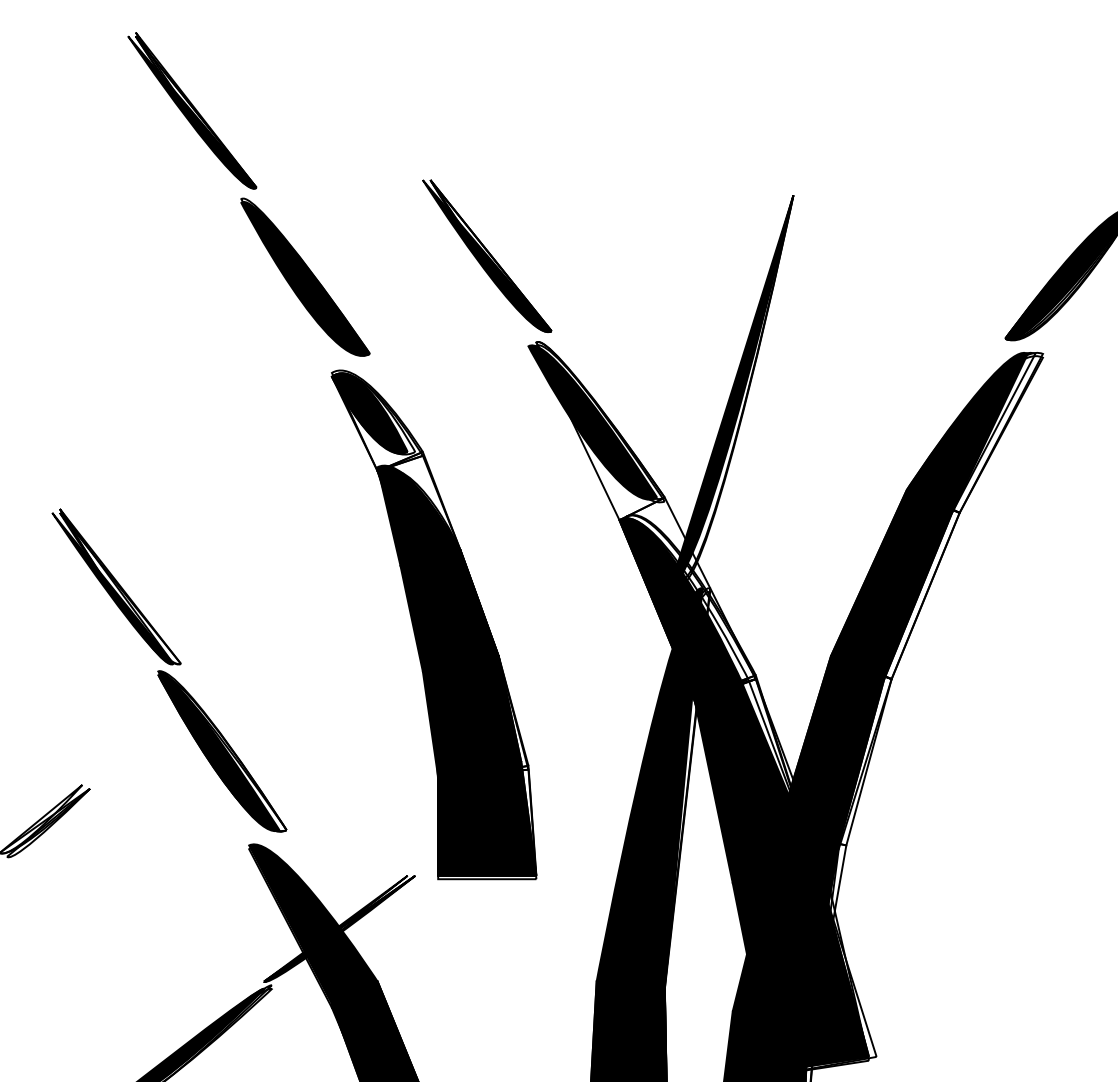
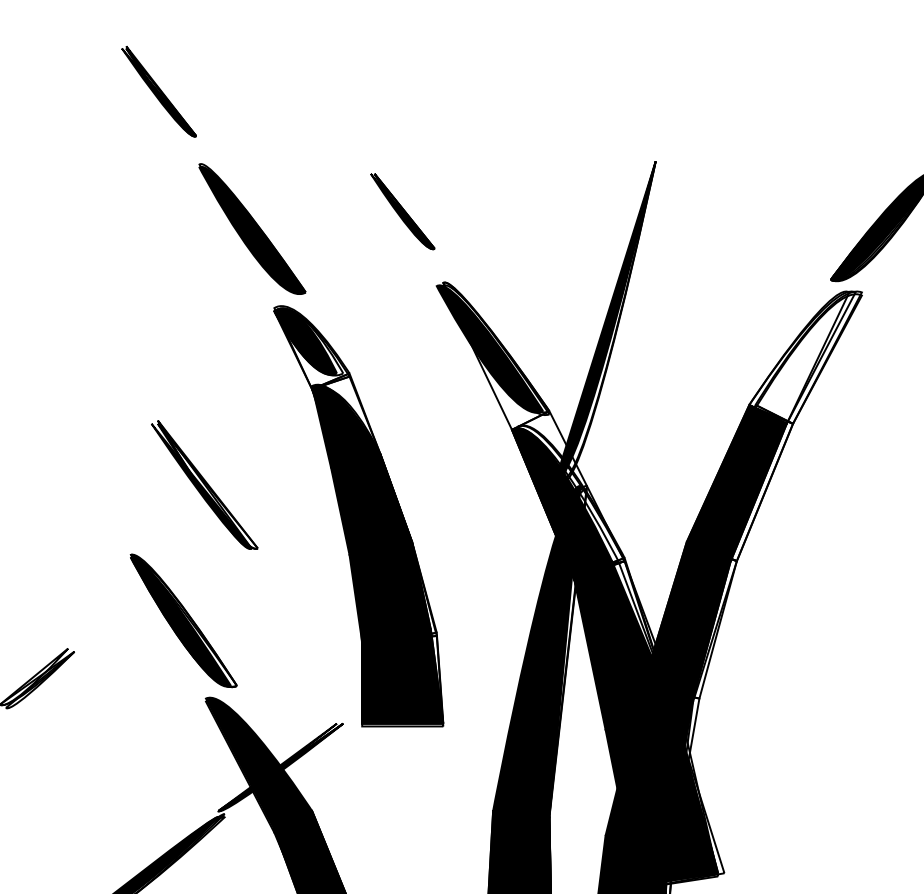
part: (192, 110) -> (159, 91), size x0.7
part: (487, 255) -> (402, 211), size x0.6
fill: (966, 432) -> (798, 357), removed
part: (116, 586) -> (204, 484), moved

